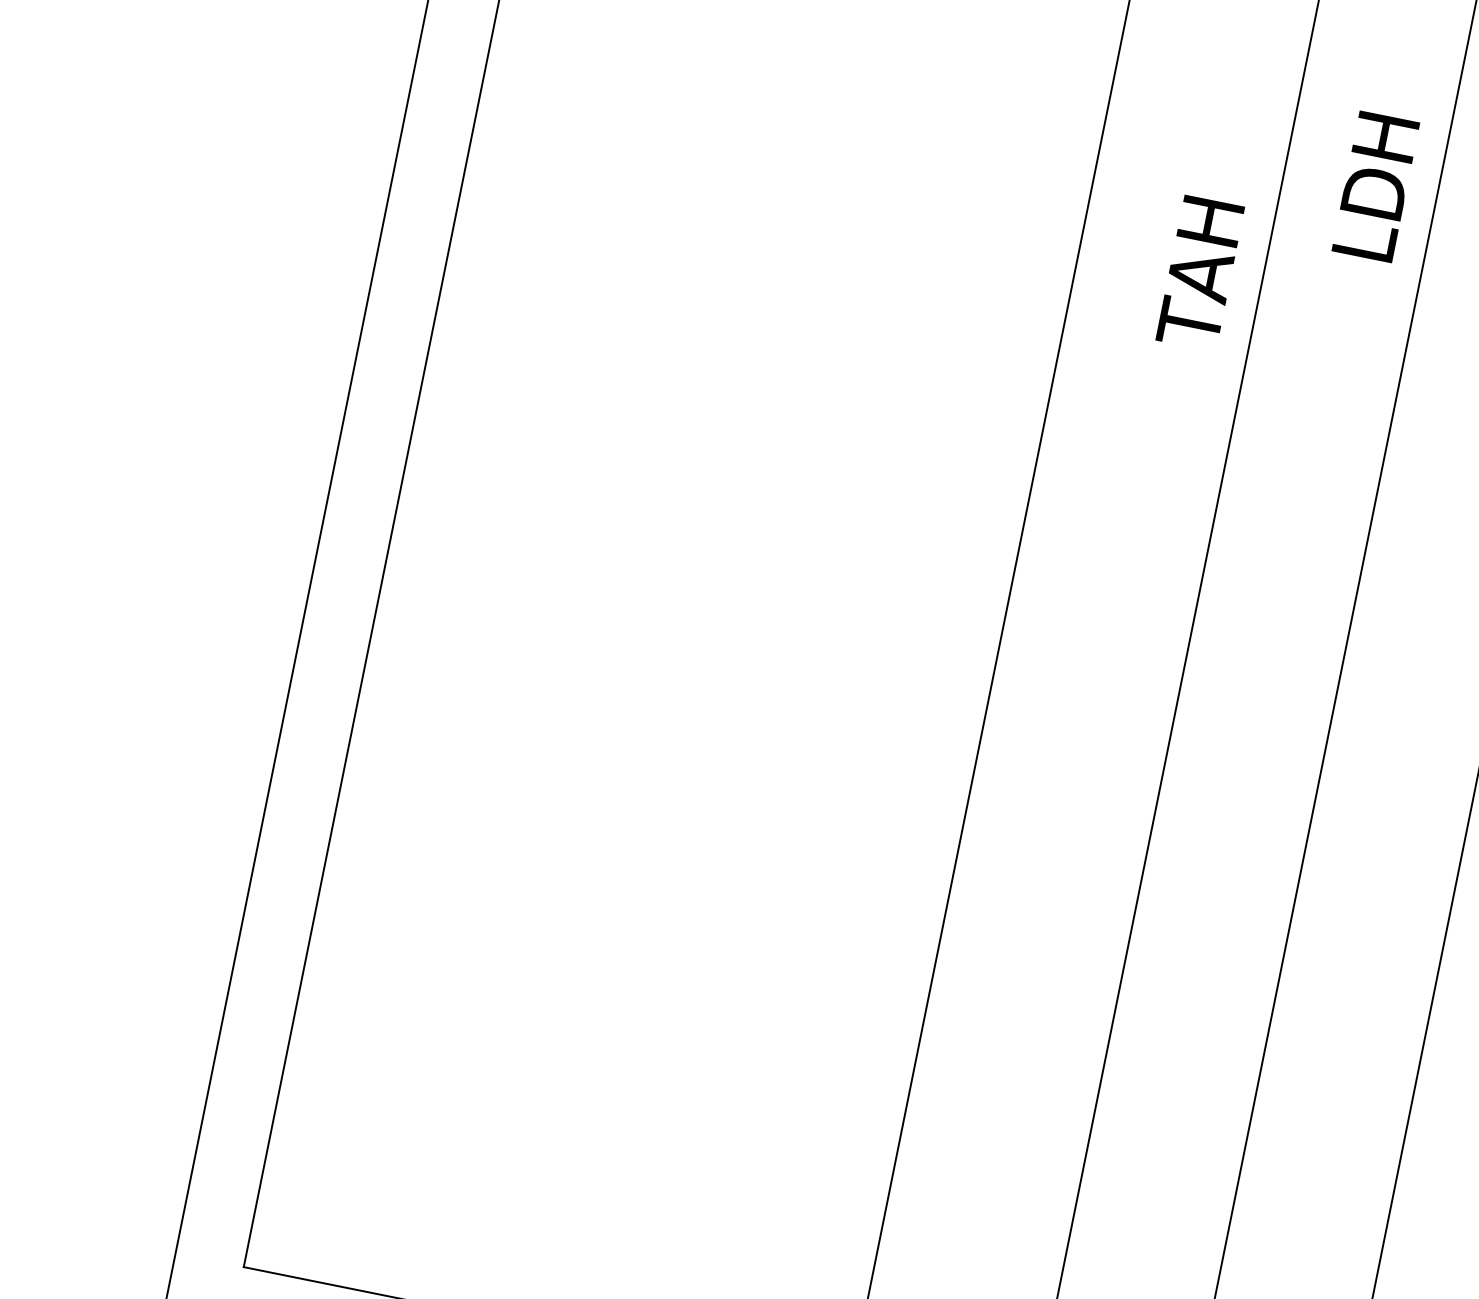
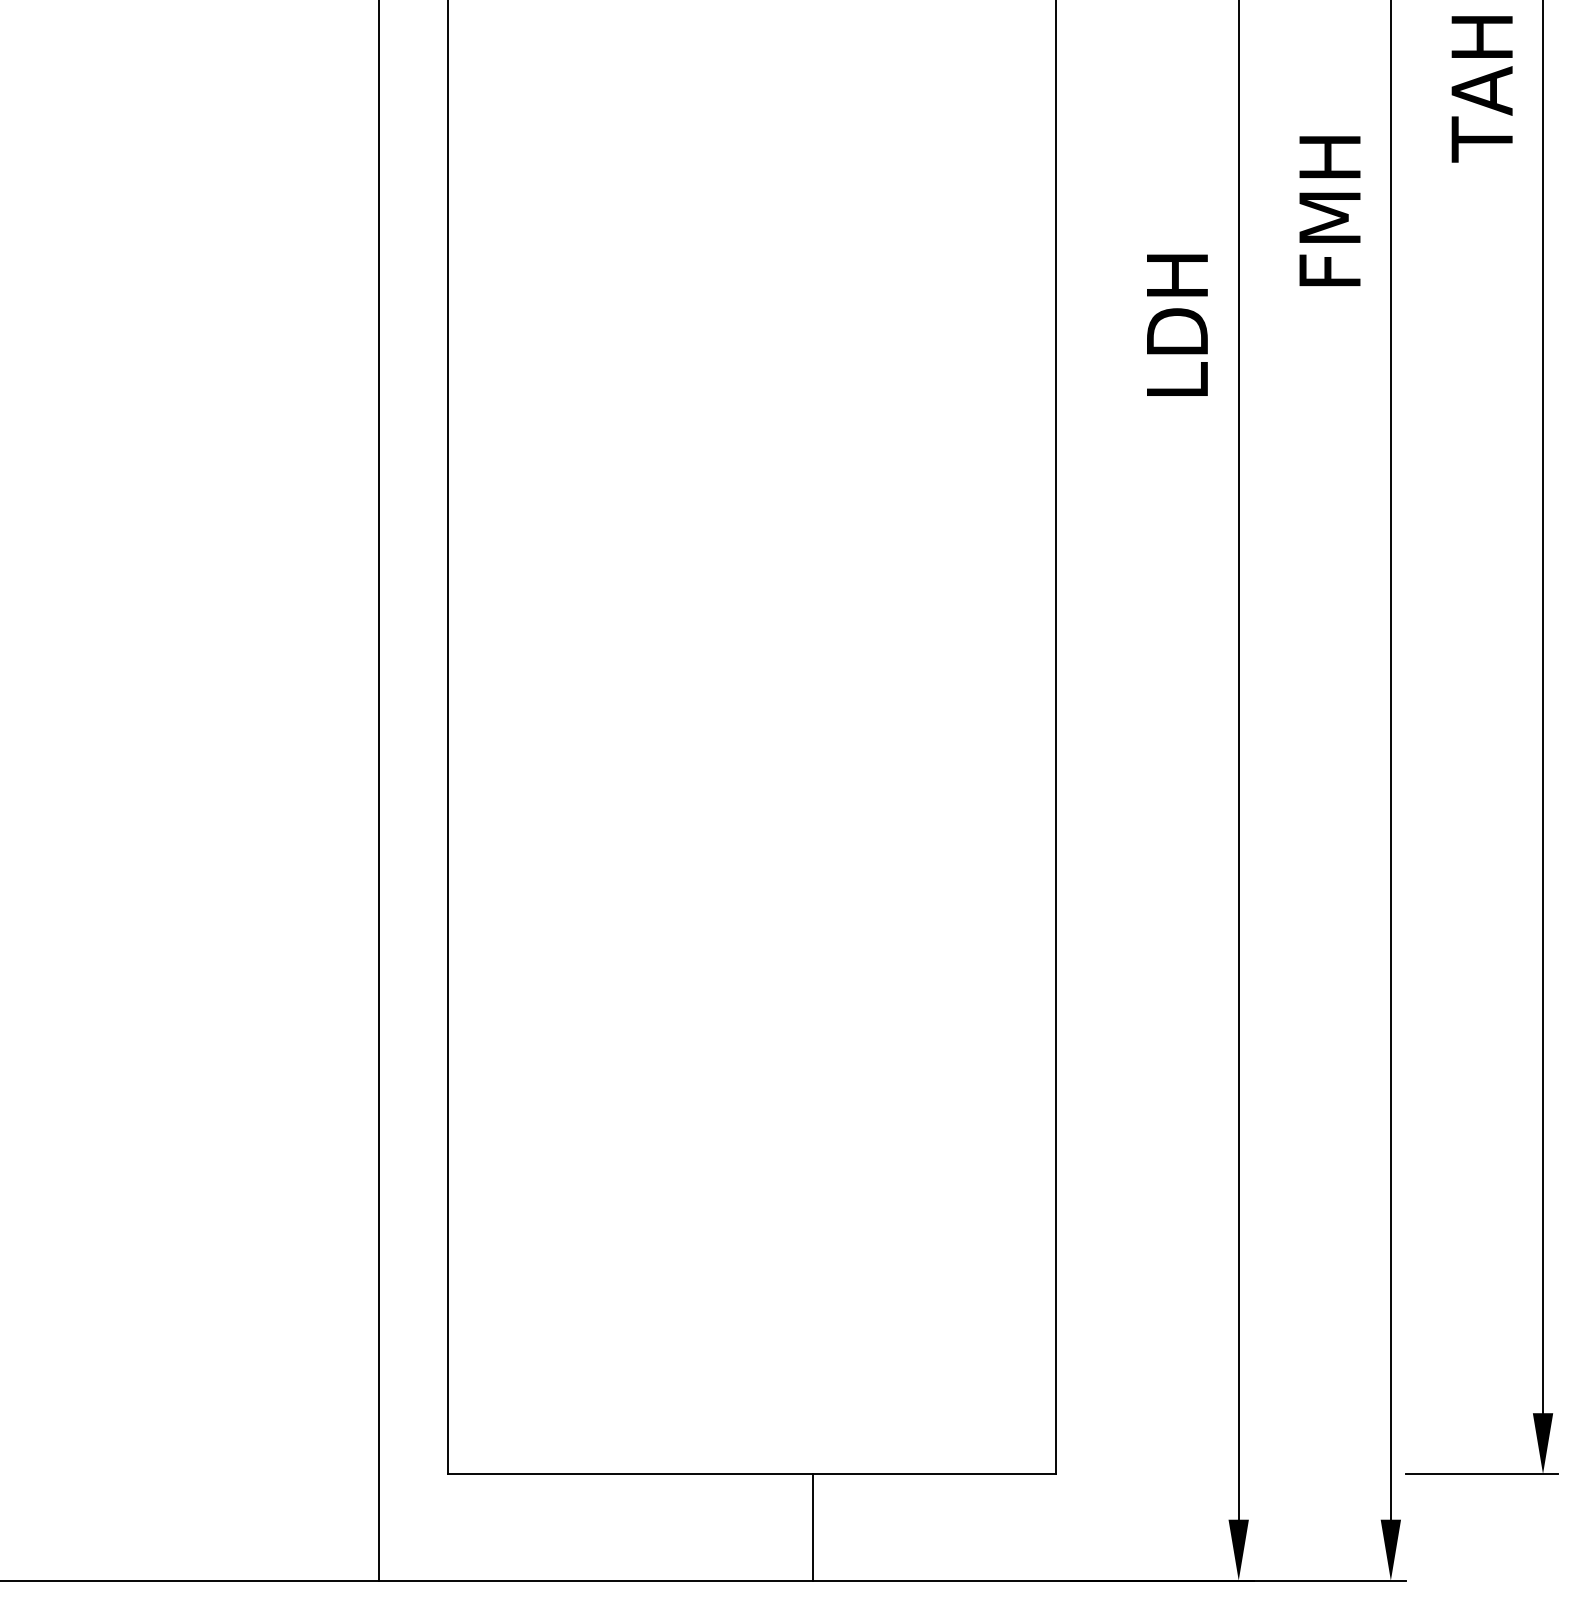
text: (1375, 187) -> (1329, 211), LDH -> FMH
text: (1200, 273) -> (1177, 328), TAH -> LDH

